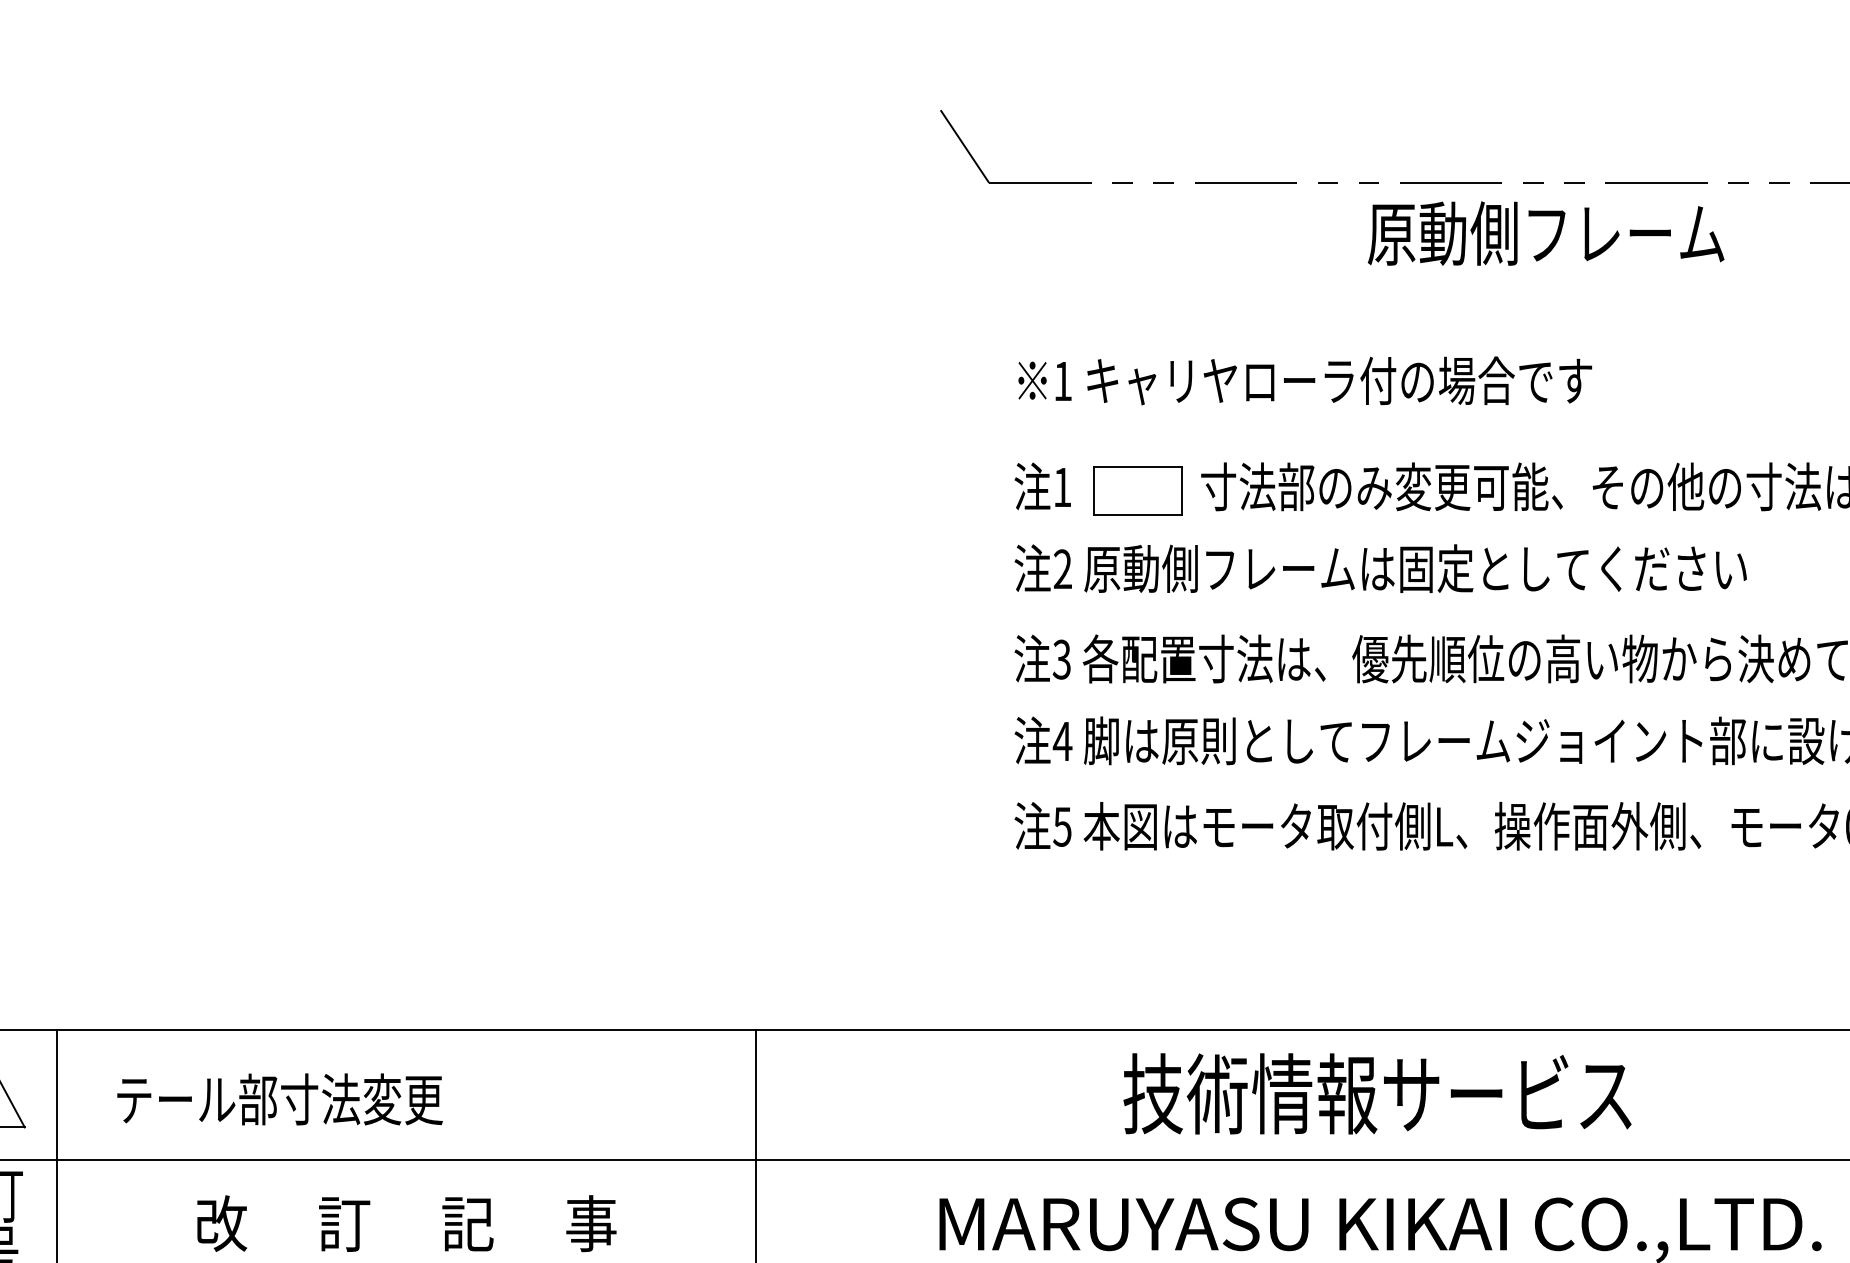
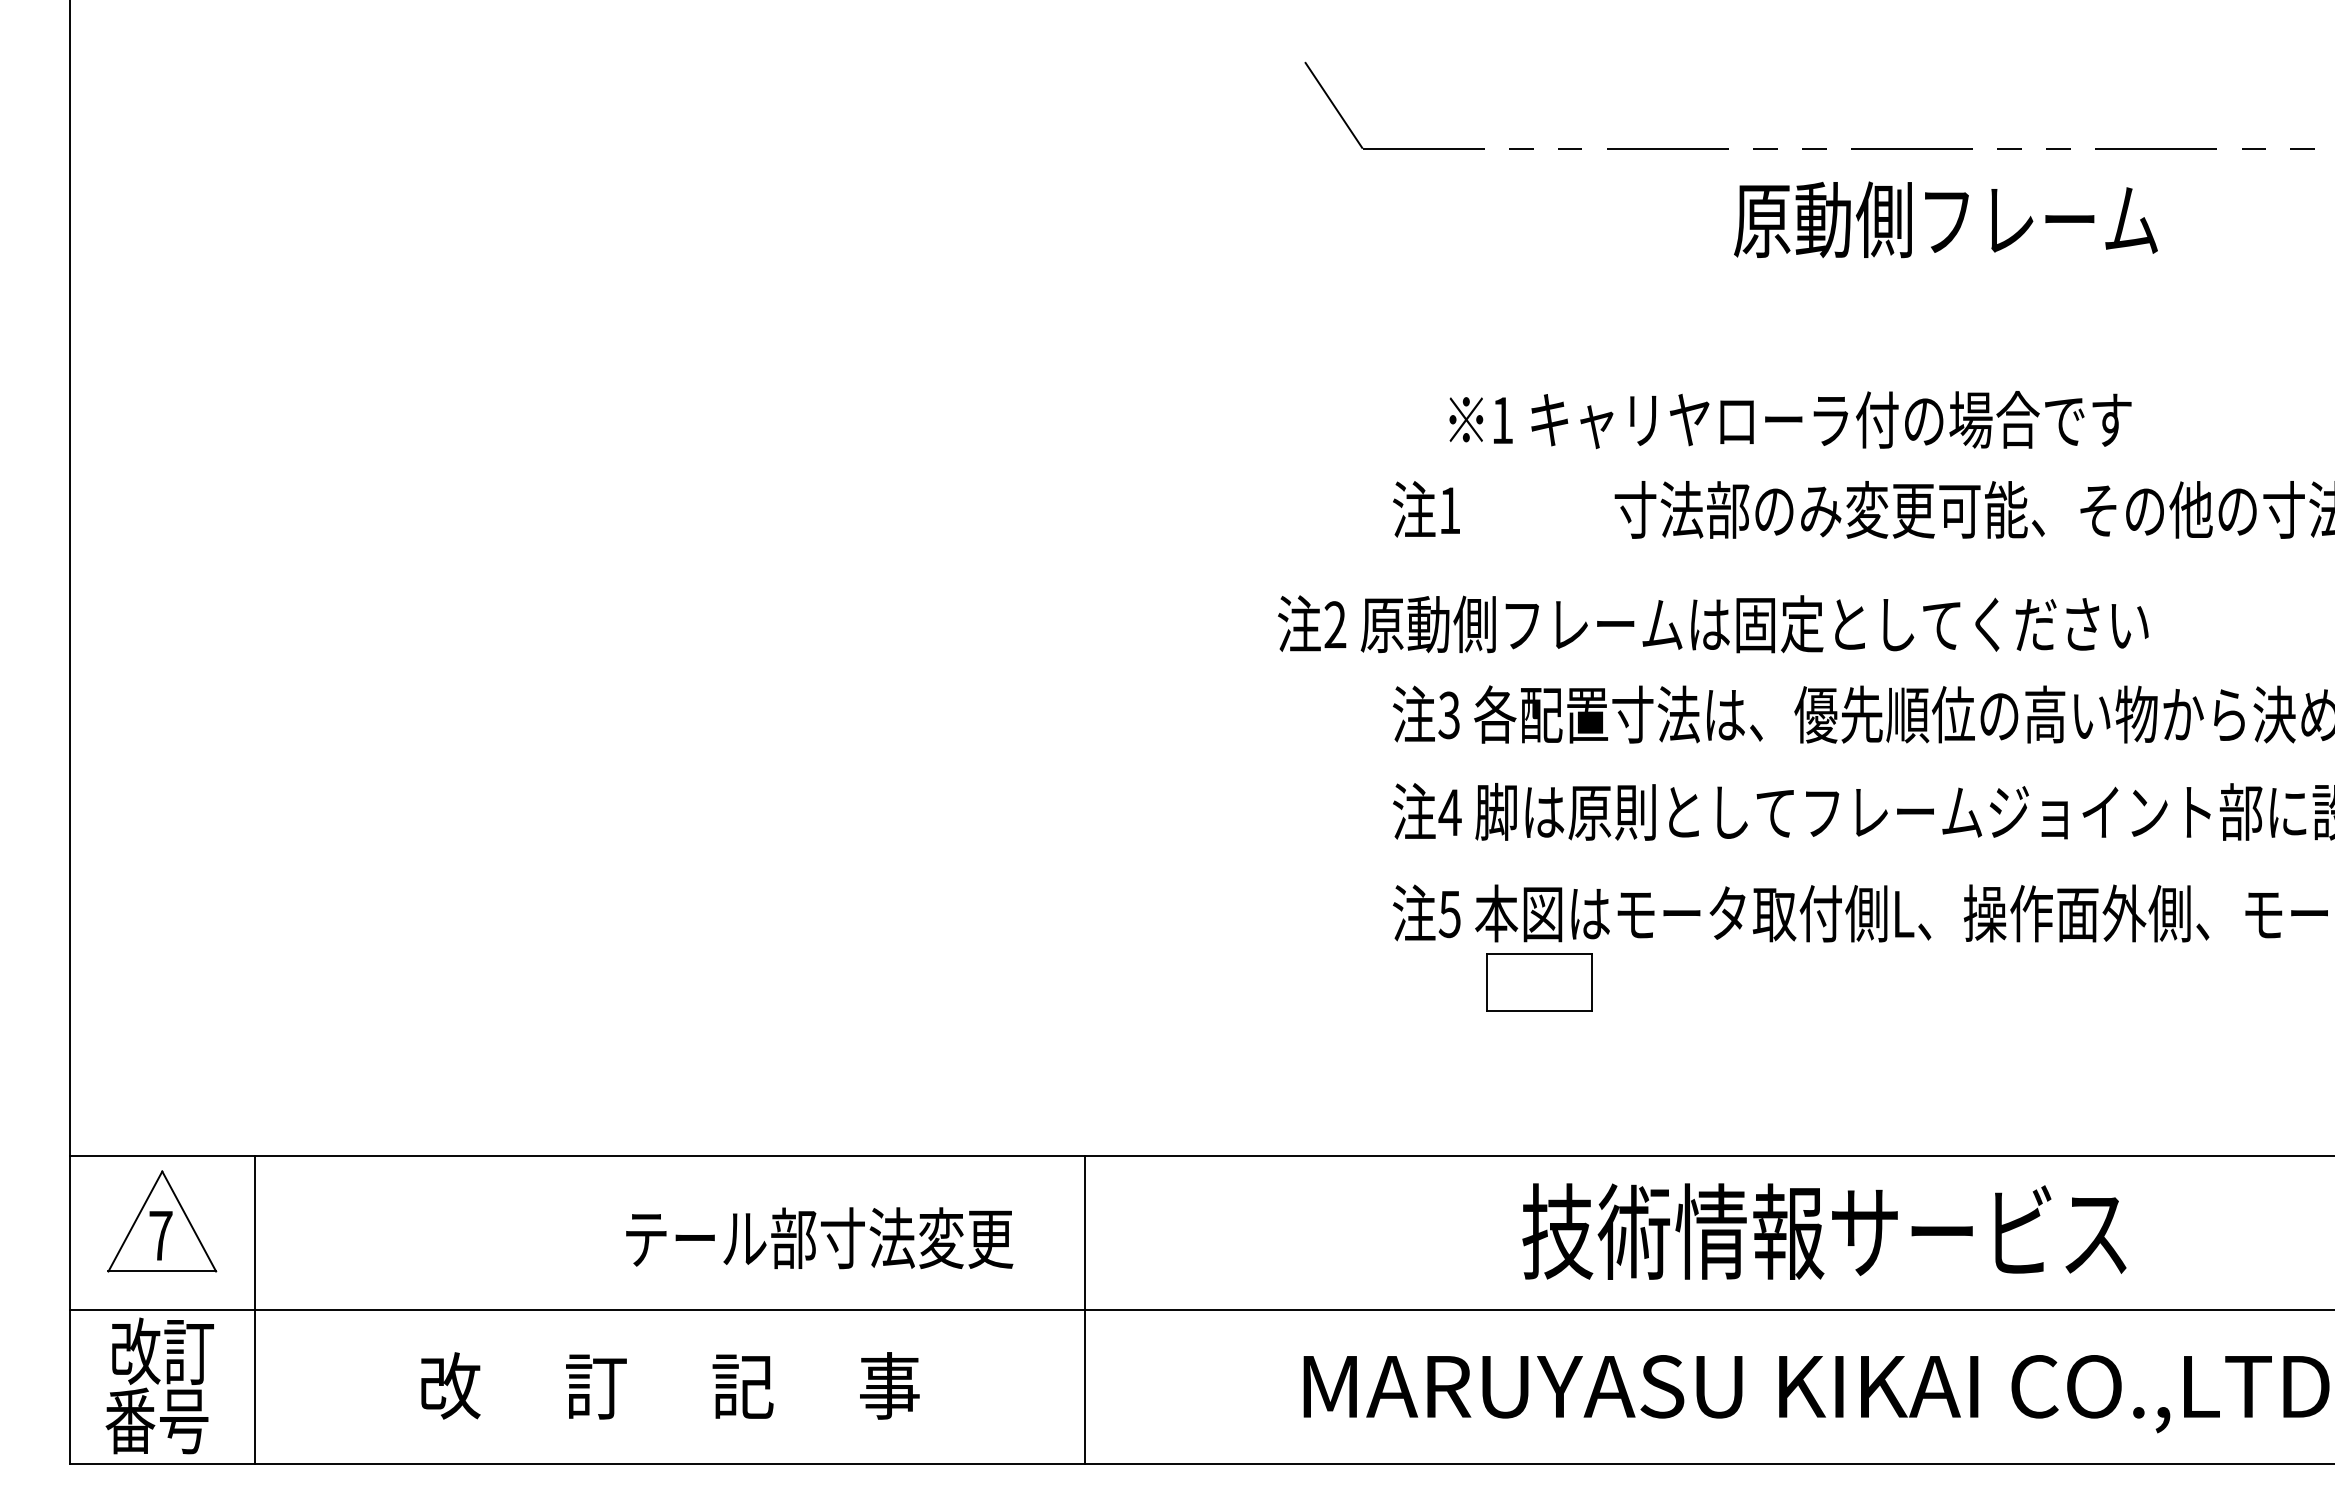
text: (1545, 233) -> (1945, 219), moved
text: (1305, 381) -> (1790, 420), moved
part: (1137, 490) -> (1539, 982), moved
text: (1380, 568) -> (1713, 624), moved
text: (279, 1099) -> (819, 1238), moved

